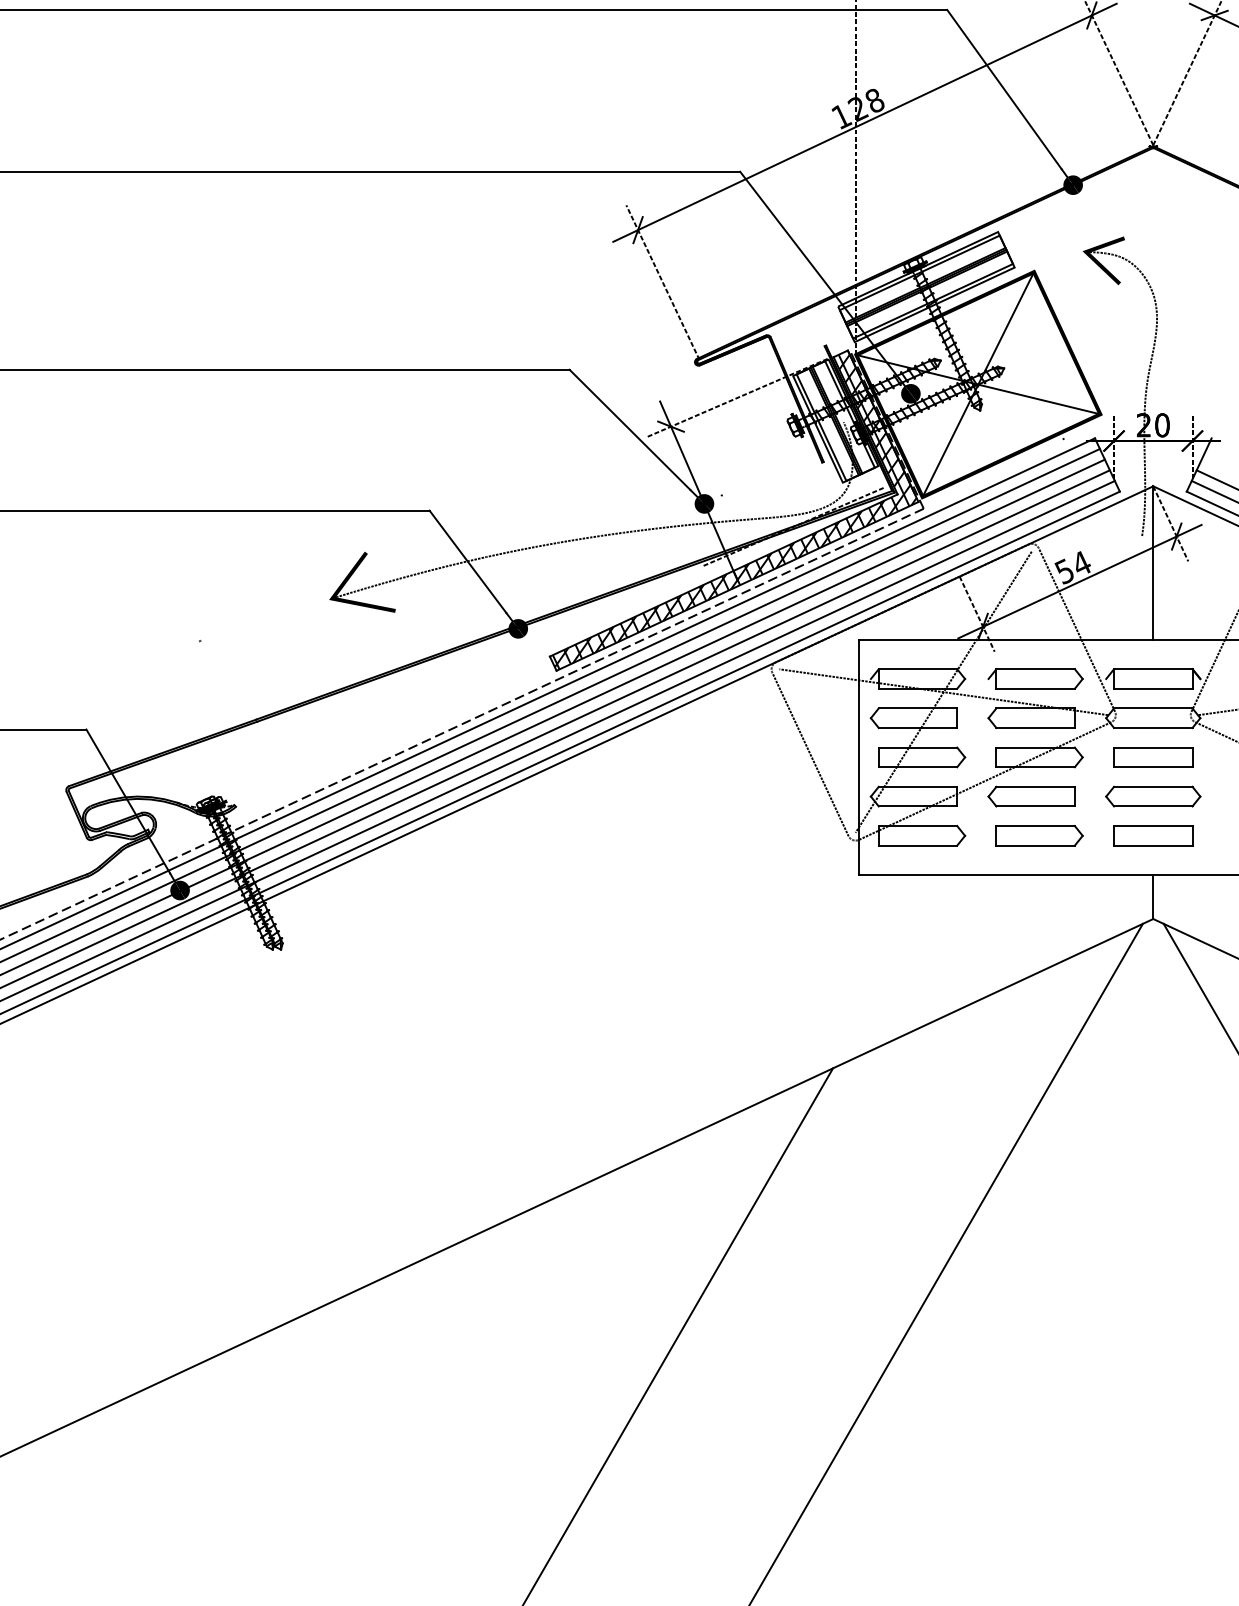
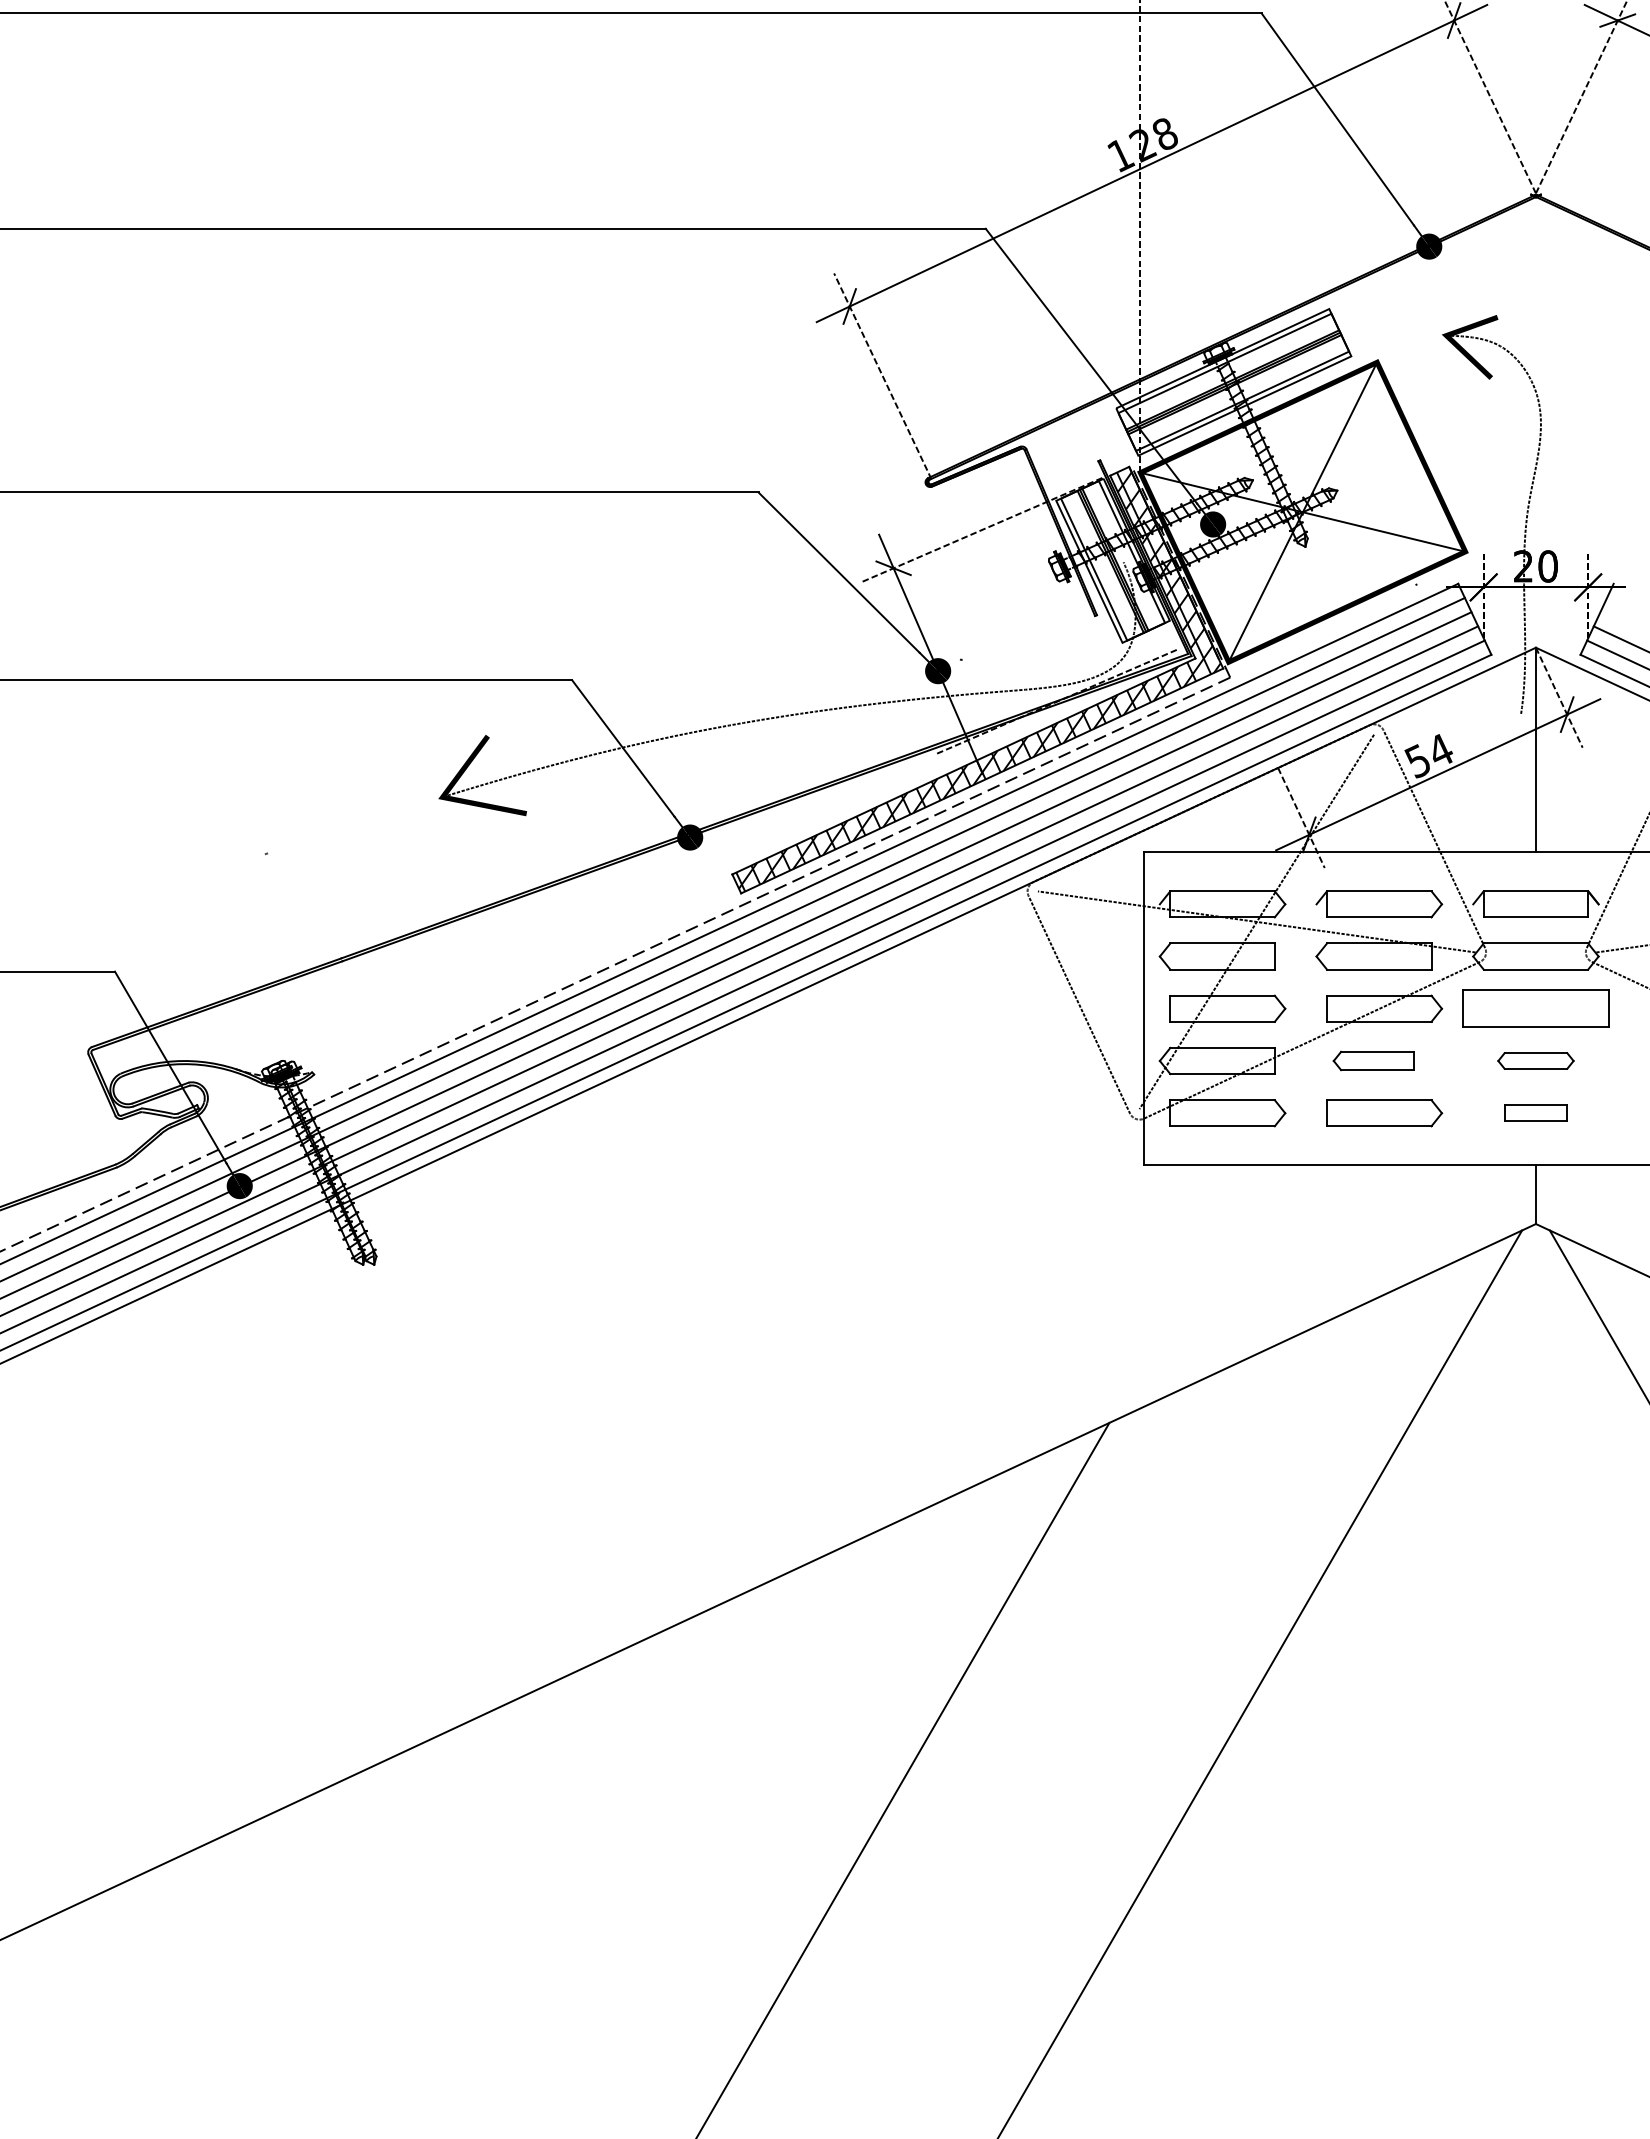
part: (1152, 757) -> (1535, 1008), size x1.4
part: (1031, 796) -> (1373, 1060), size x0.7
part: (1152, 796) -> (1535, 1060), size x0.6
part: (1152, 835) -> (1535, 1112), size x0.6

